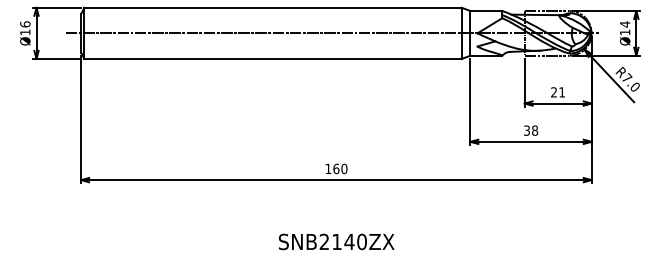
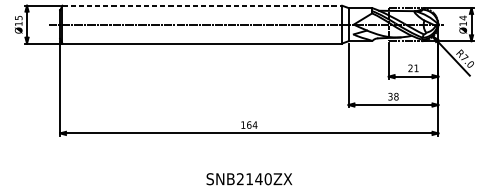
line: (273, 7) -> (202, 5), solid -> dashed
text: (25, 24) -> (18, 18), Ø16 -> Ø15
text: (344, 168) -> (255, 124), 160 -> 164

